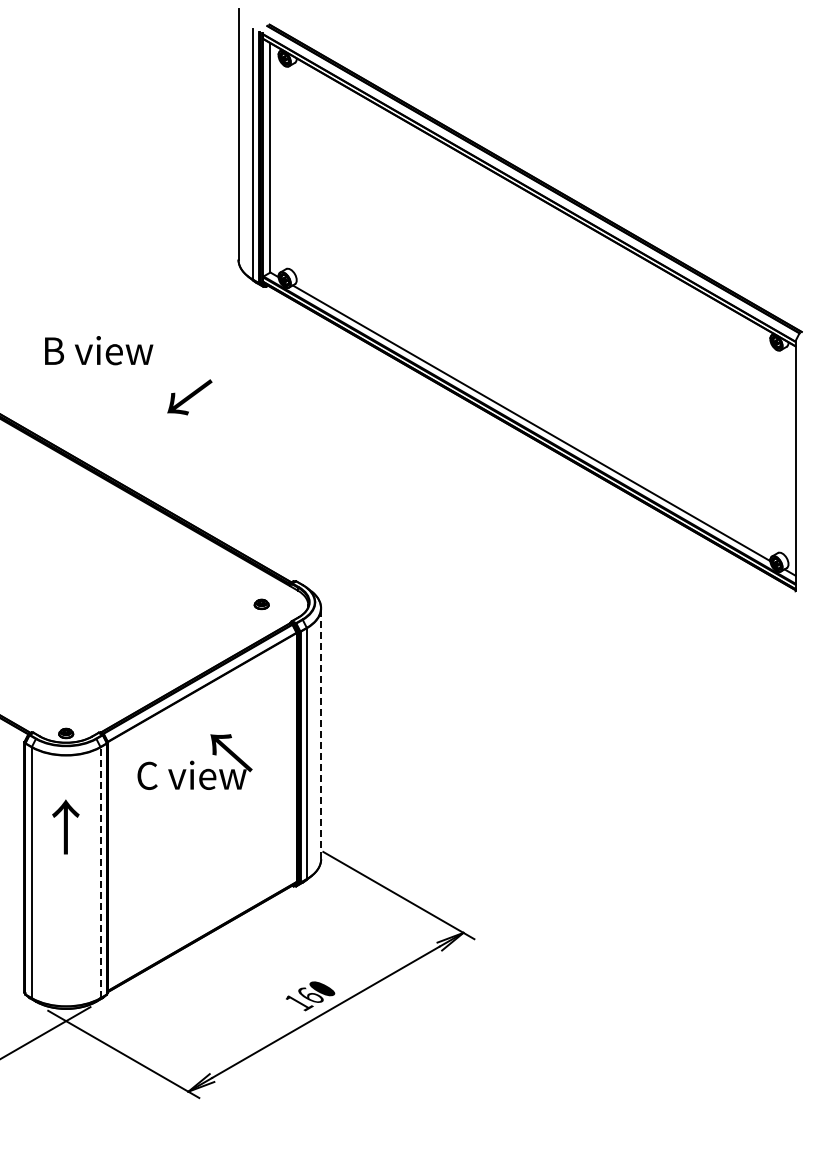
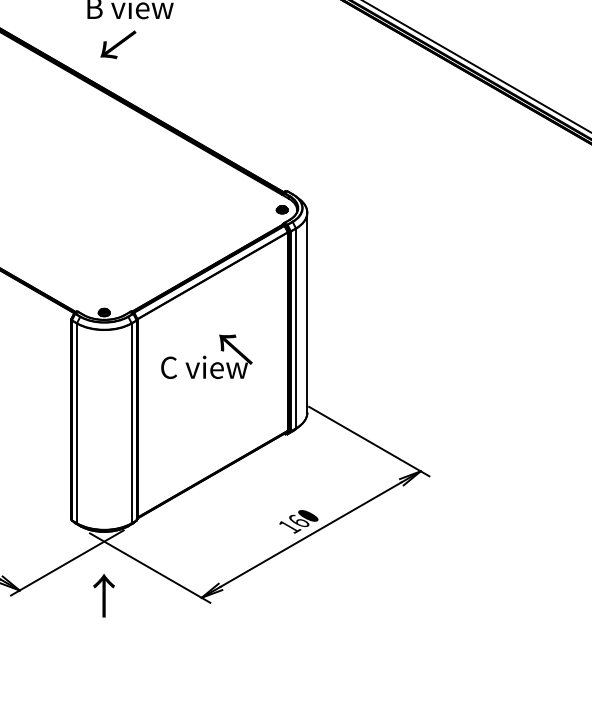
text: (189, 397) -> (118, 44), moved
part: (261, 604) -> (282, 209), moved
line: (321, 733) -> (307, 312), dashed -> solid
text: (194, 761) -> (206, 356), moved
text: (65, 826) -> (103, 595), moved
line: (100, 872) -> (131, 423), dashed -> solid

